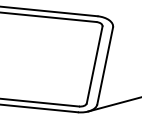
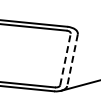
line: (94, 64) -> (65, 59), solid -> dashed
line: (105, 66) -> (72, 60), solid -> dashed

